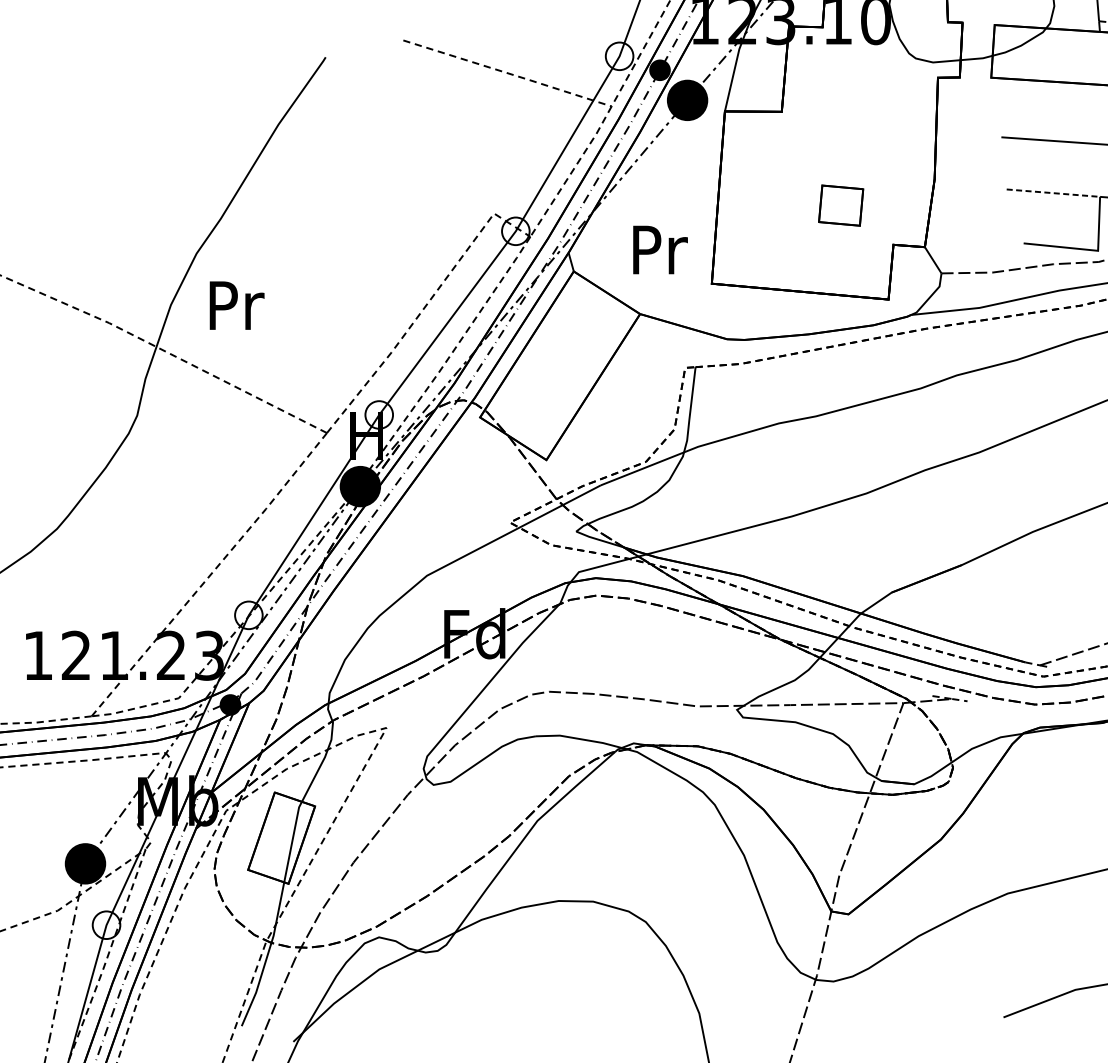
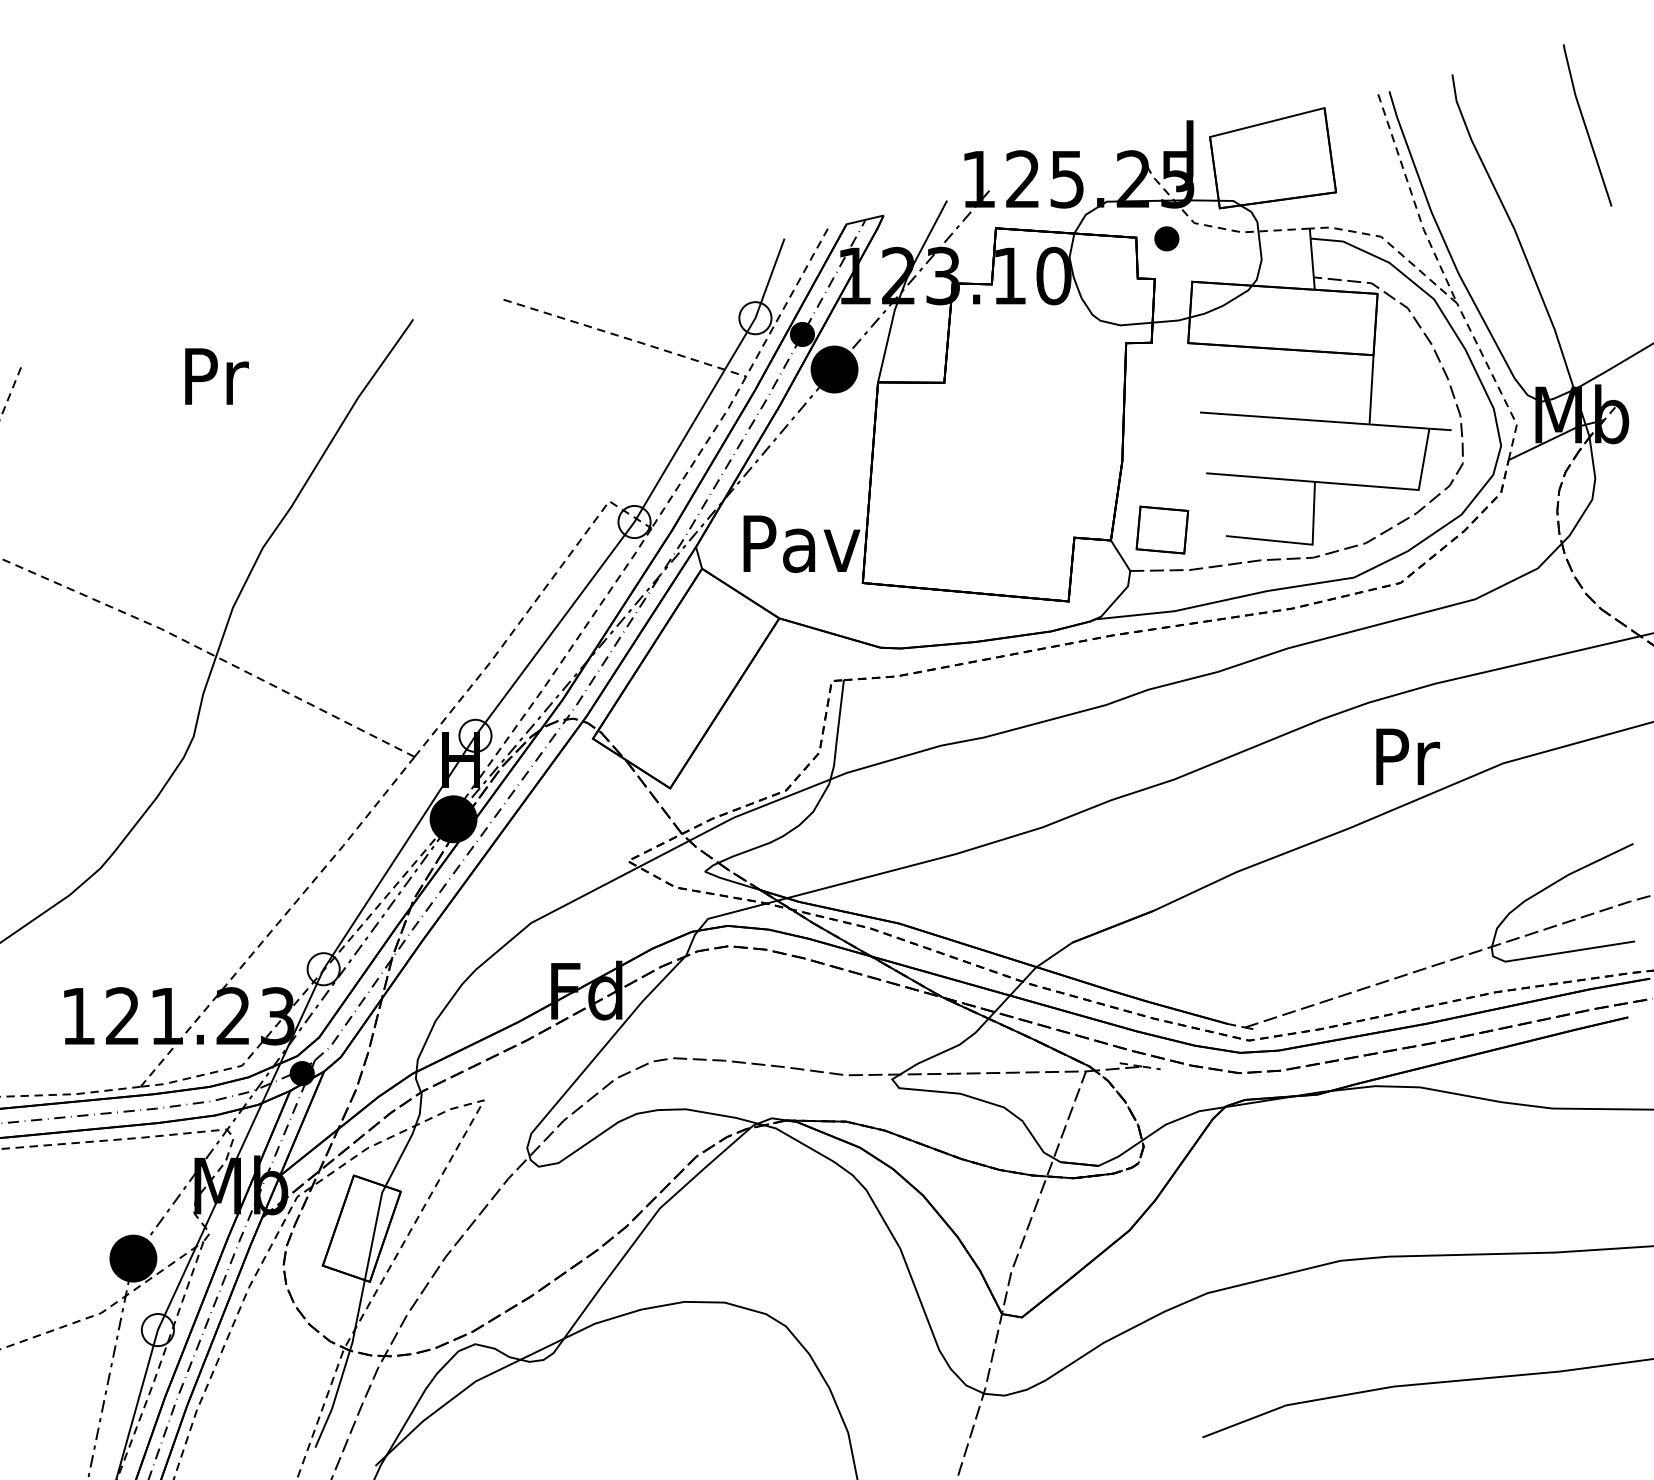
line: (1053, 193) -> (1260, 477), dashed -> solid
part: (841, 205) -> (1162, 529), moved
text: (659, 249) -> (801, 543), Pr -> Pav
text: (236, 305) -> (216, 376), moved

